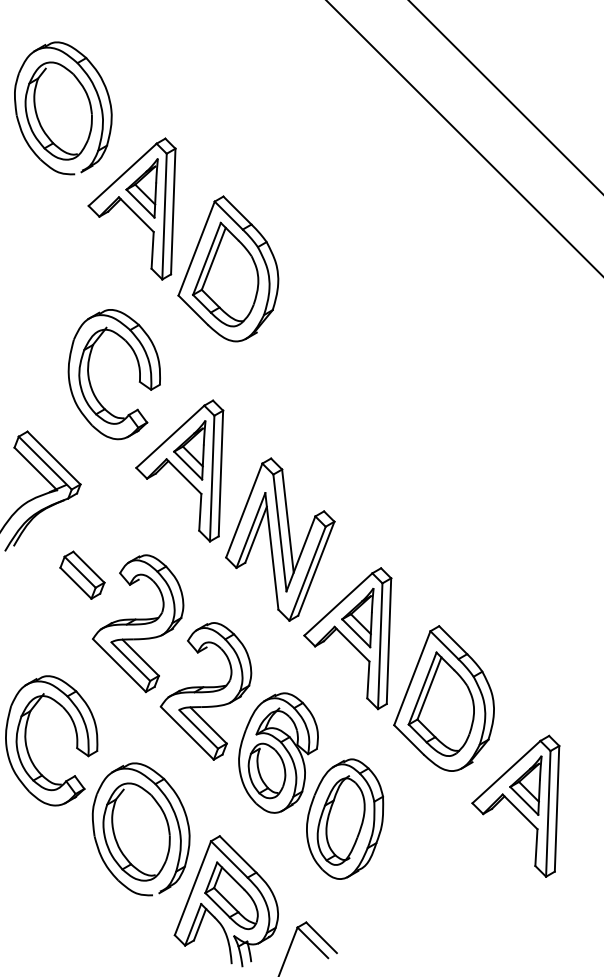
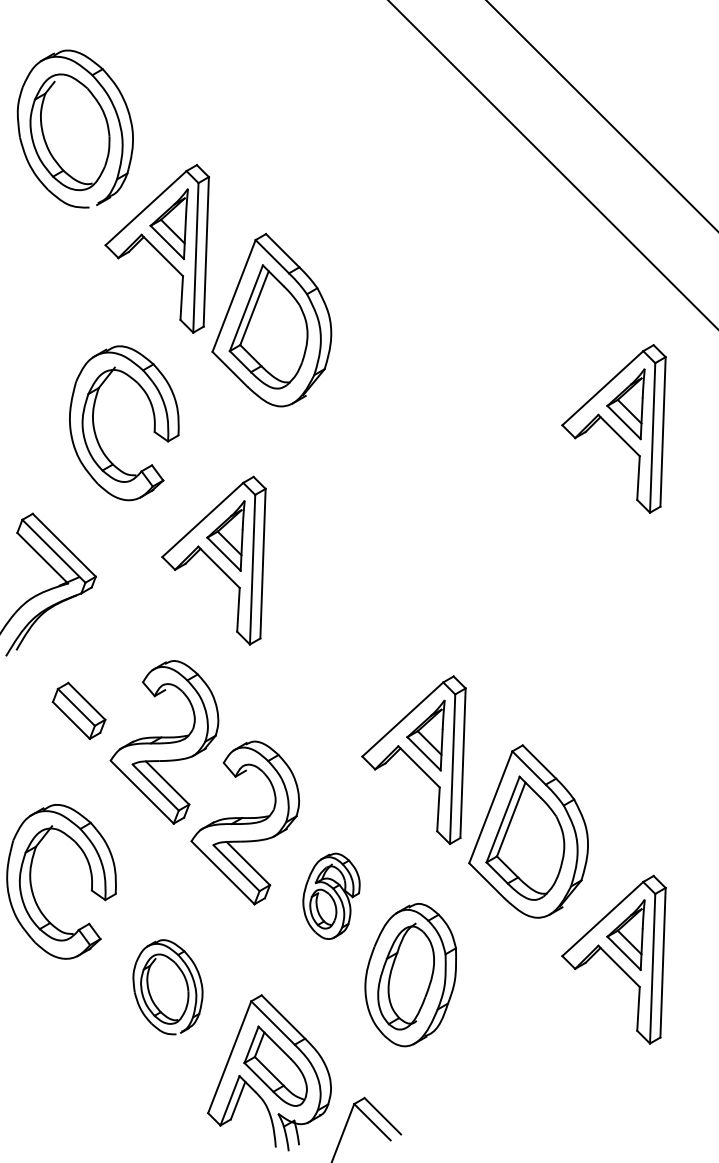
part: (515, 359) -> (613, 427), added
part: (90, 380) -> (95, 430), moved
part: (280, 539) -> (333, 642), removed
part: (82, 574) -> (79, 710), moved
part: (278, 752) -> (331, 895), size x0.6
part: (140, 829) -> (167, 987), size x0.6

